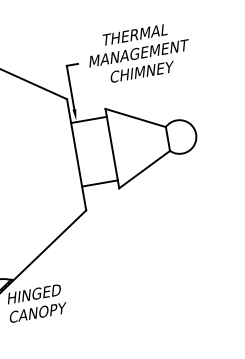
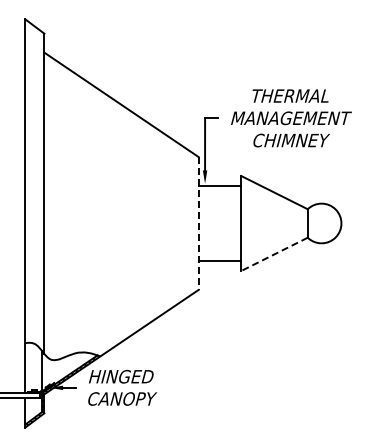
line: (76, 154) -> (198, 223), solid -> dashed
line: (144, 169) -> (274, 254), solid -> dashed

